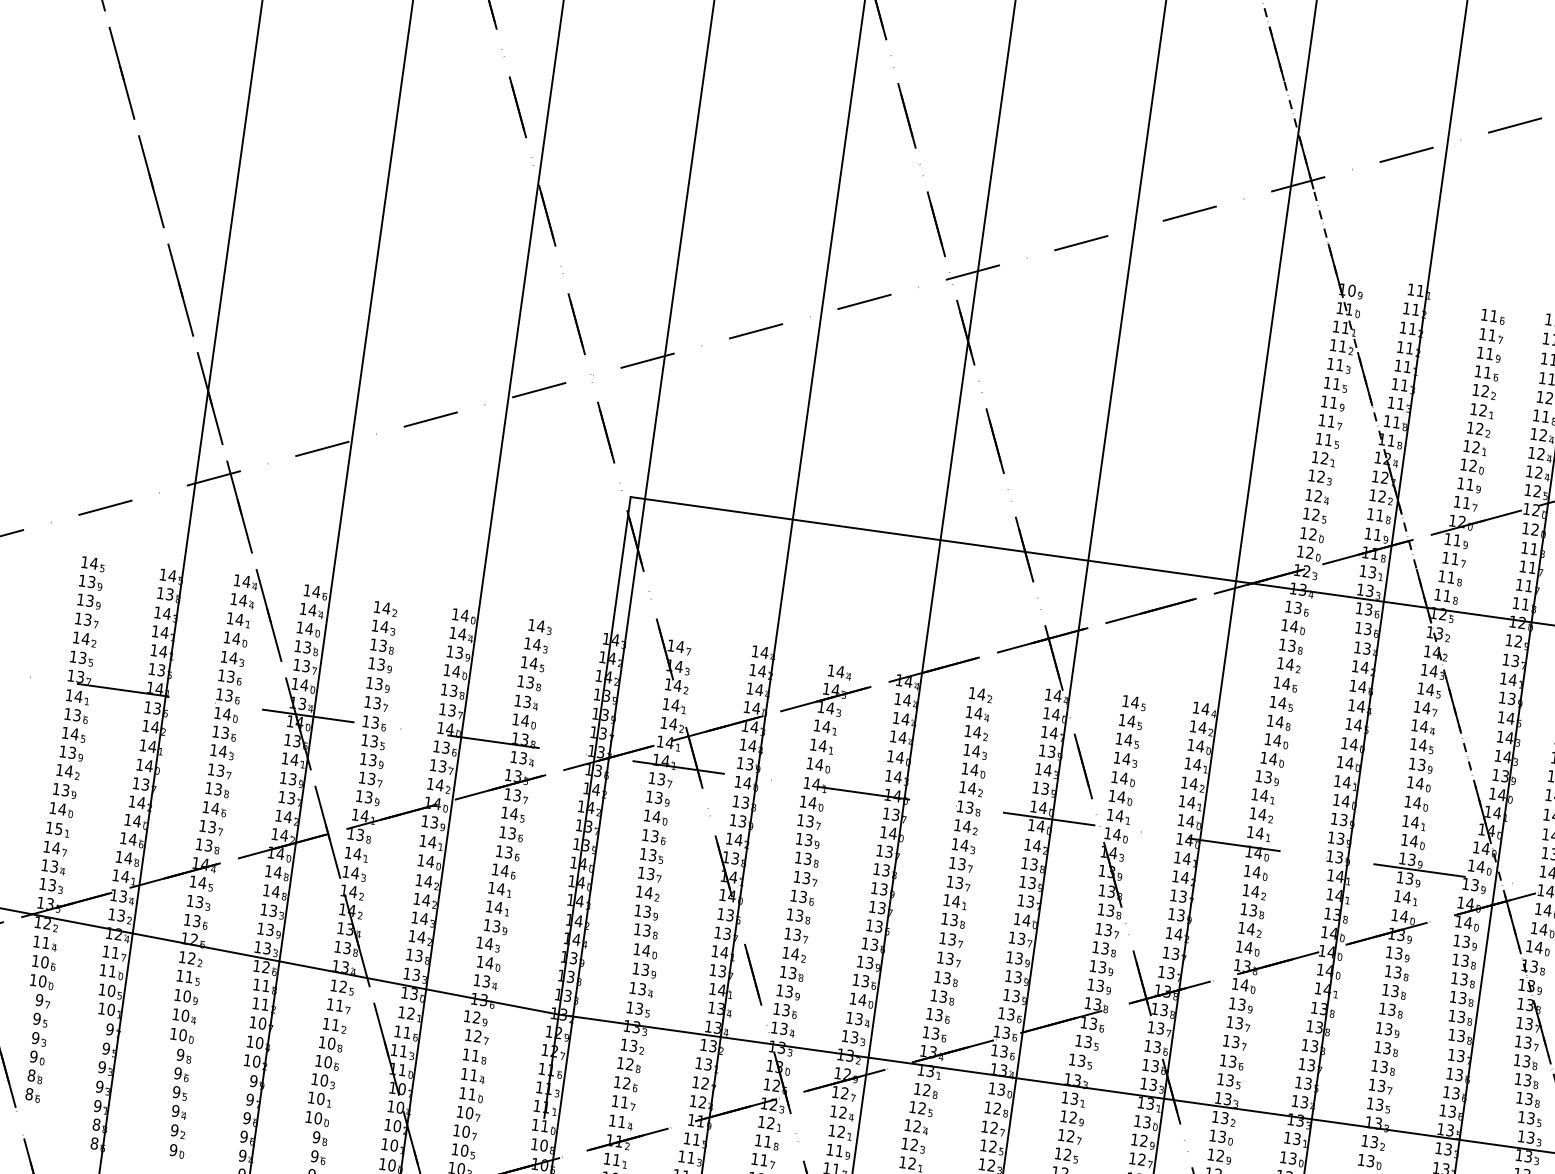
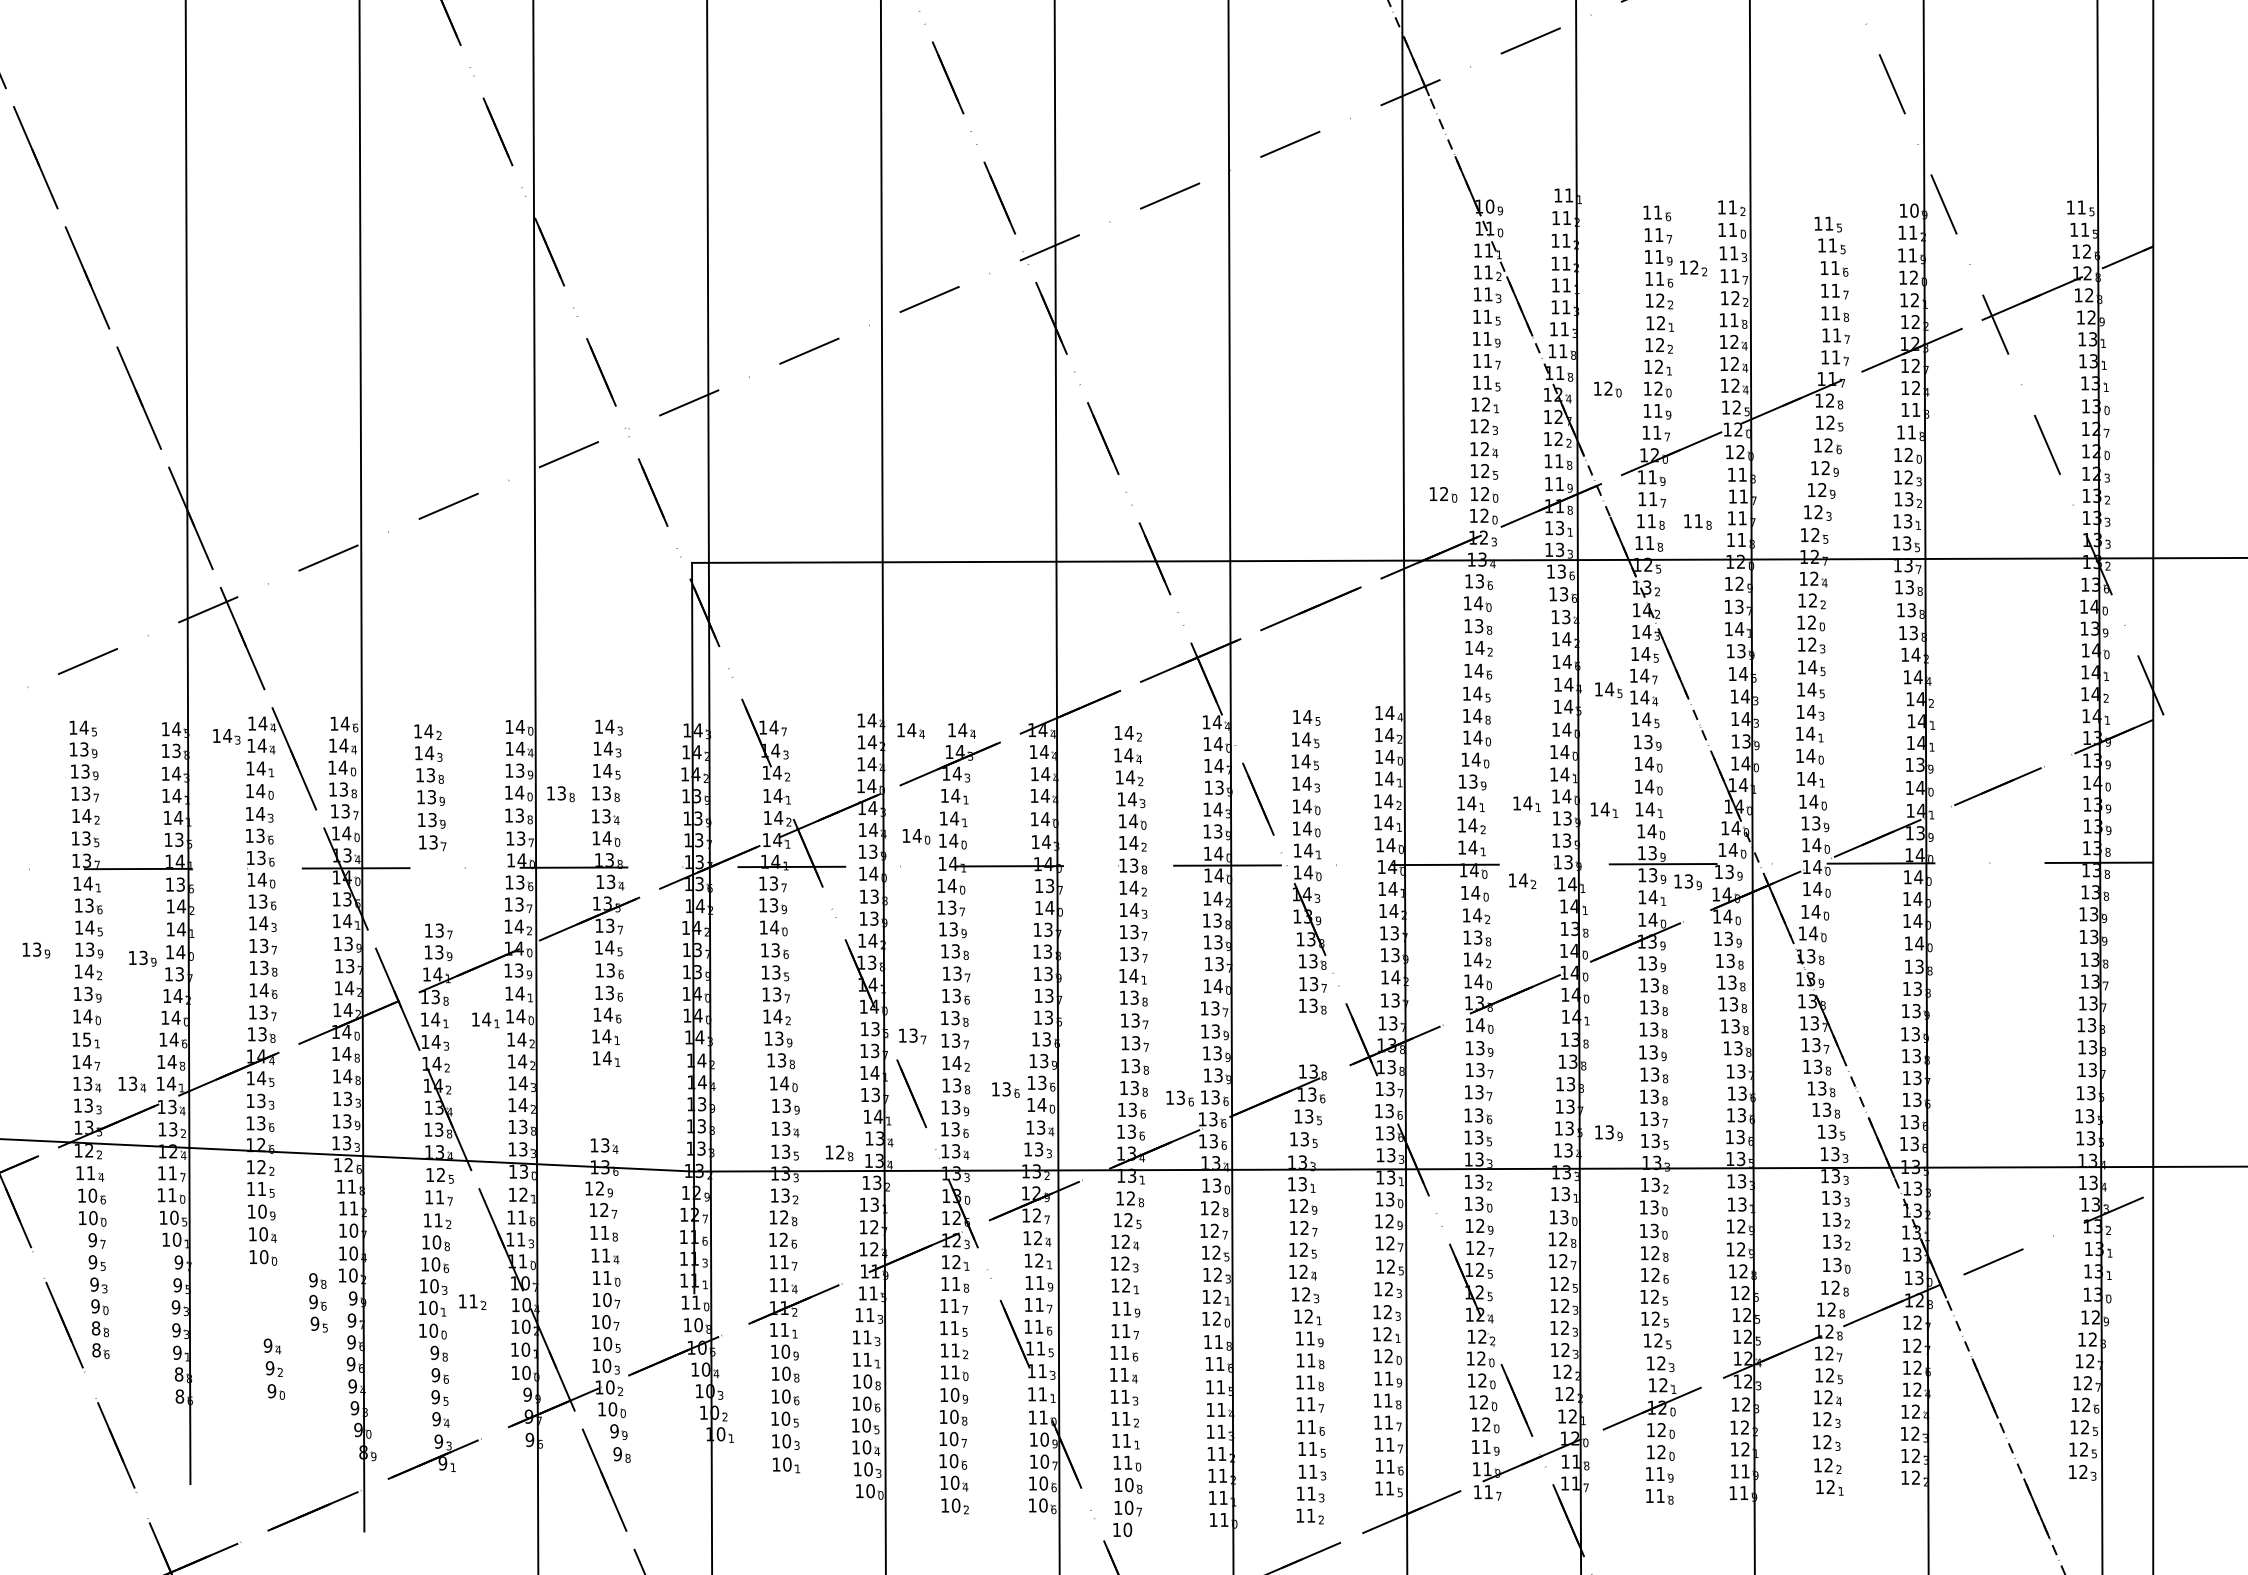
part: (1517, 367) -> (1693, 268), added
part: (1429, 460) -> (1607, 389), added
part: (1277, 529) -> (1443, 494), added
part: (1490, 583) -> (1697, 521), added
part: (214, 588) -> (226, 736), added
part: (796, 665) -> (910, 730), added
part: (490, 677) -> (560, 794), added
part: (1394, 716) -> (1608, 690), added
part: (373, 741) -> (435, 887), removed
part: (26, 747) -> (36, 950), added
part: (788, 756) -> (916, 836), added
part: (115, 766) -> (142, 958), added
part: (1310, 802) -> (1526, 803), added
part: (1376, 816) -> (1604, 809), added
part: (399, 860) -> (485, 1020), added
part: (1298, 867) -> (1522, 880), added
part: (92, 872) -> (132, 1084), added
part: (1438, 889) -> (1687, 882), added
part: (760, 926) -> (912, 1036), added
part: (490, 944) -> (603, 1102), removed
part: (1100, 977) -> (1312, 1039), removed
part: (833, 982) -> (1005, 1089), added
part: (980, 1011) -> (1179, 1098), added
part: (684, 1016) -> (839, 1153), added
part: (182, 1074) -> (318, 1302), moved
part: (1340, 1092) -> (1608, 1133), added
part: (354, 1098) -> (472, 1301), added

